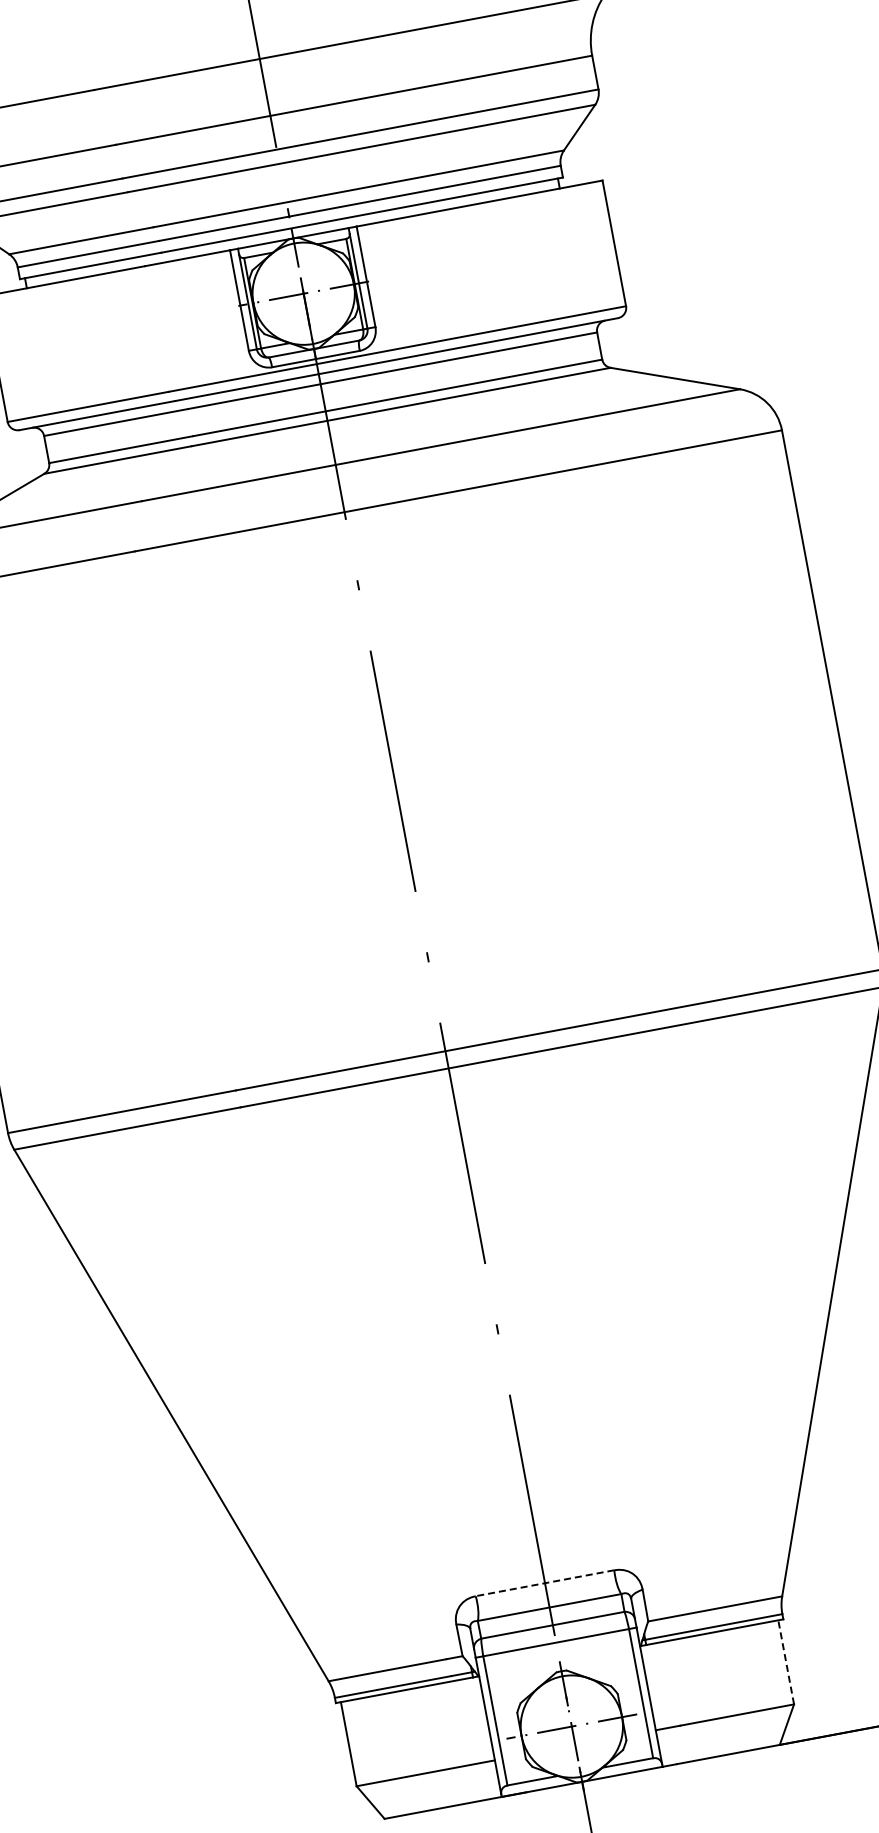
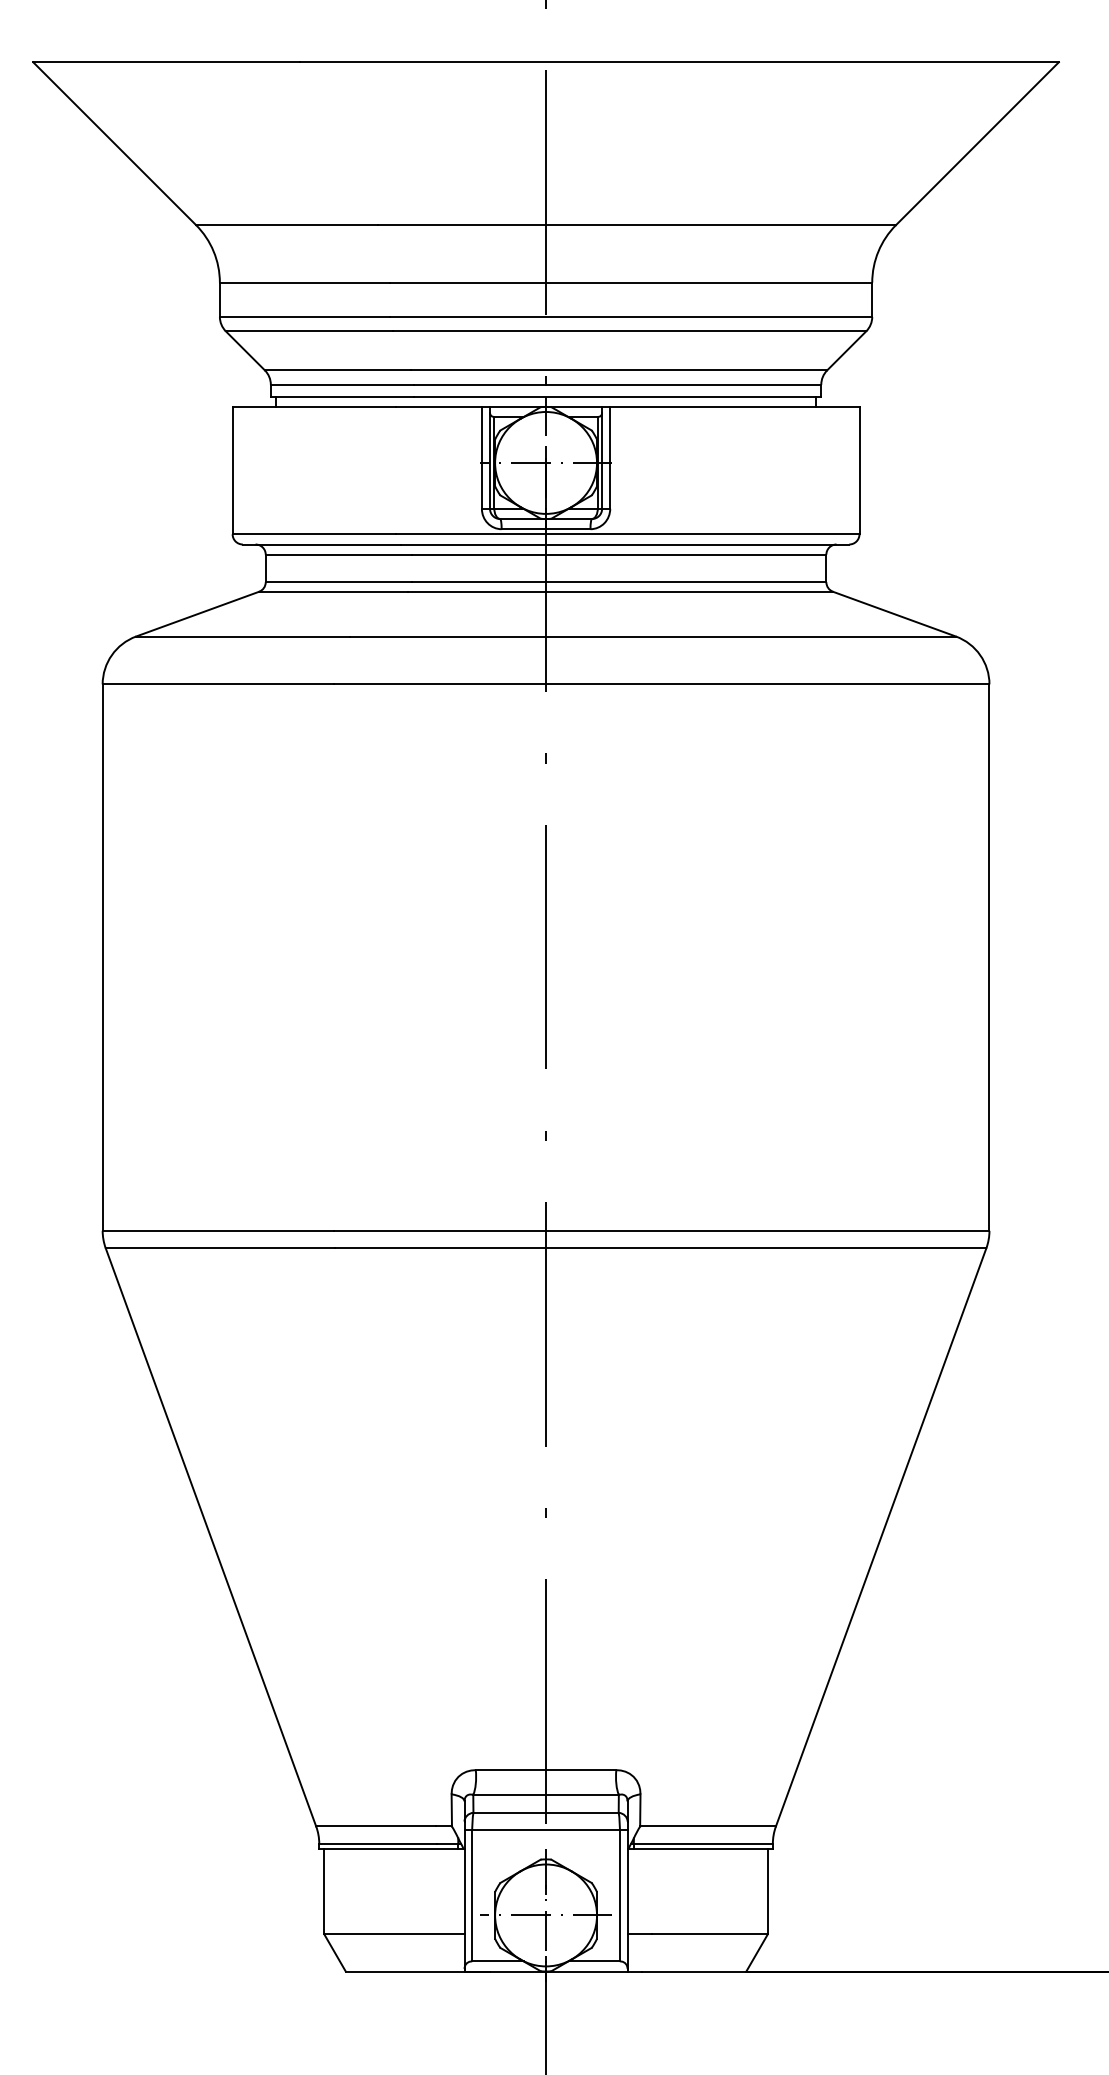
line: (544, 1583) -> (545, 1770), dashed -> solid
line: (785, 1662) -> (767, 1891), dashed -> solid

